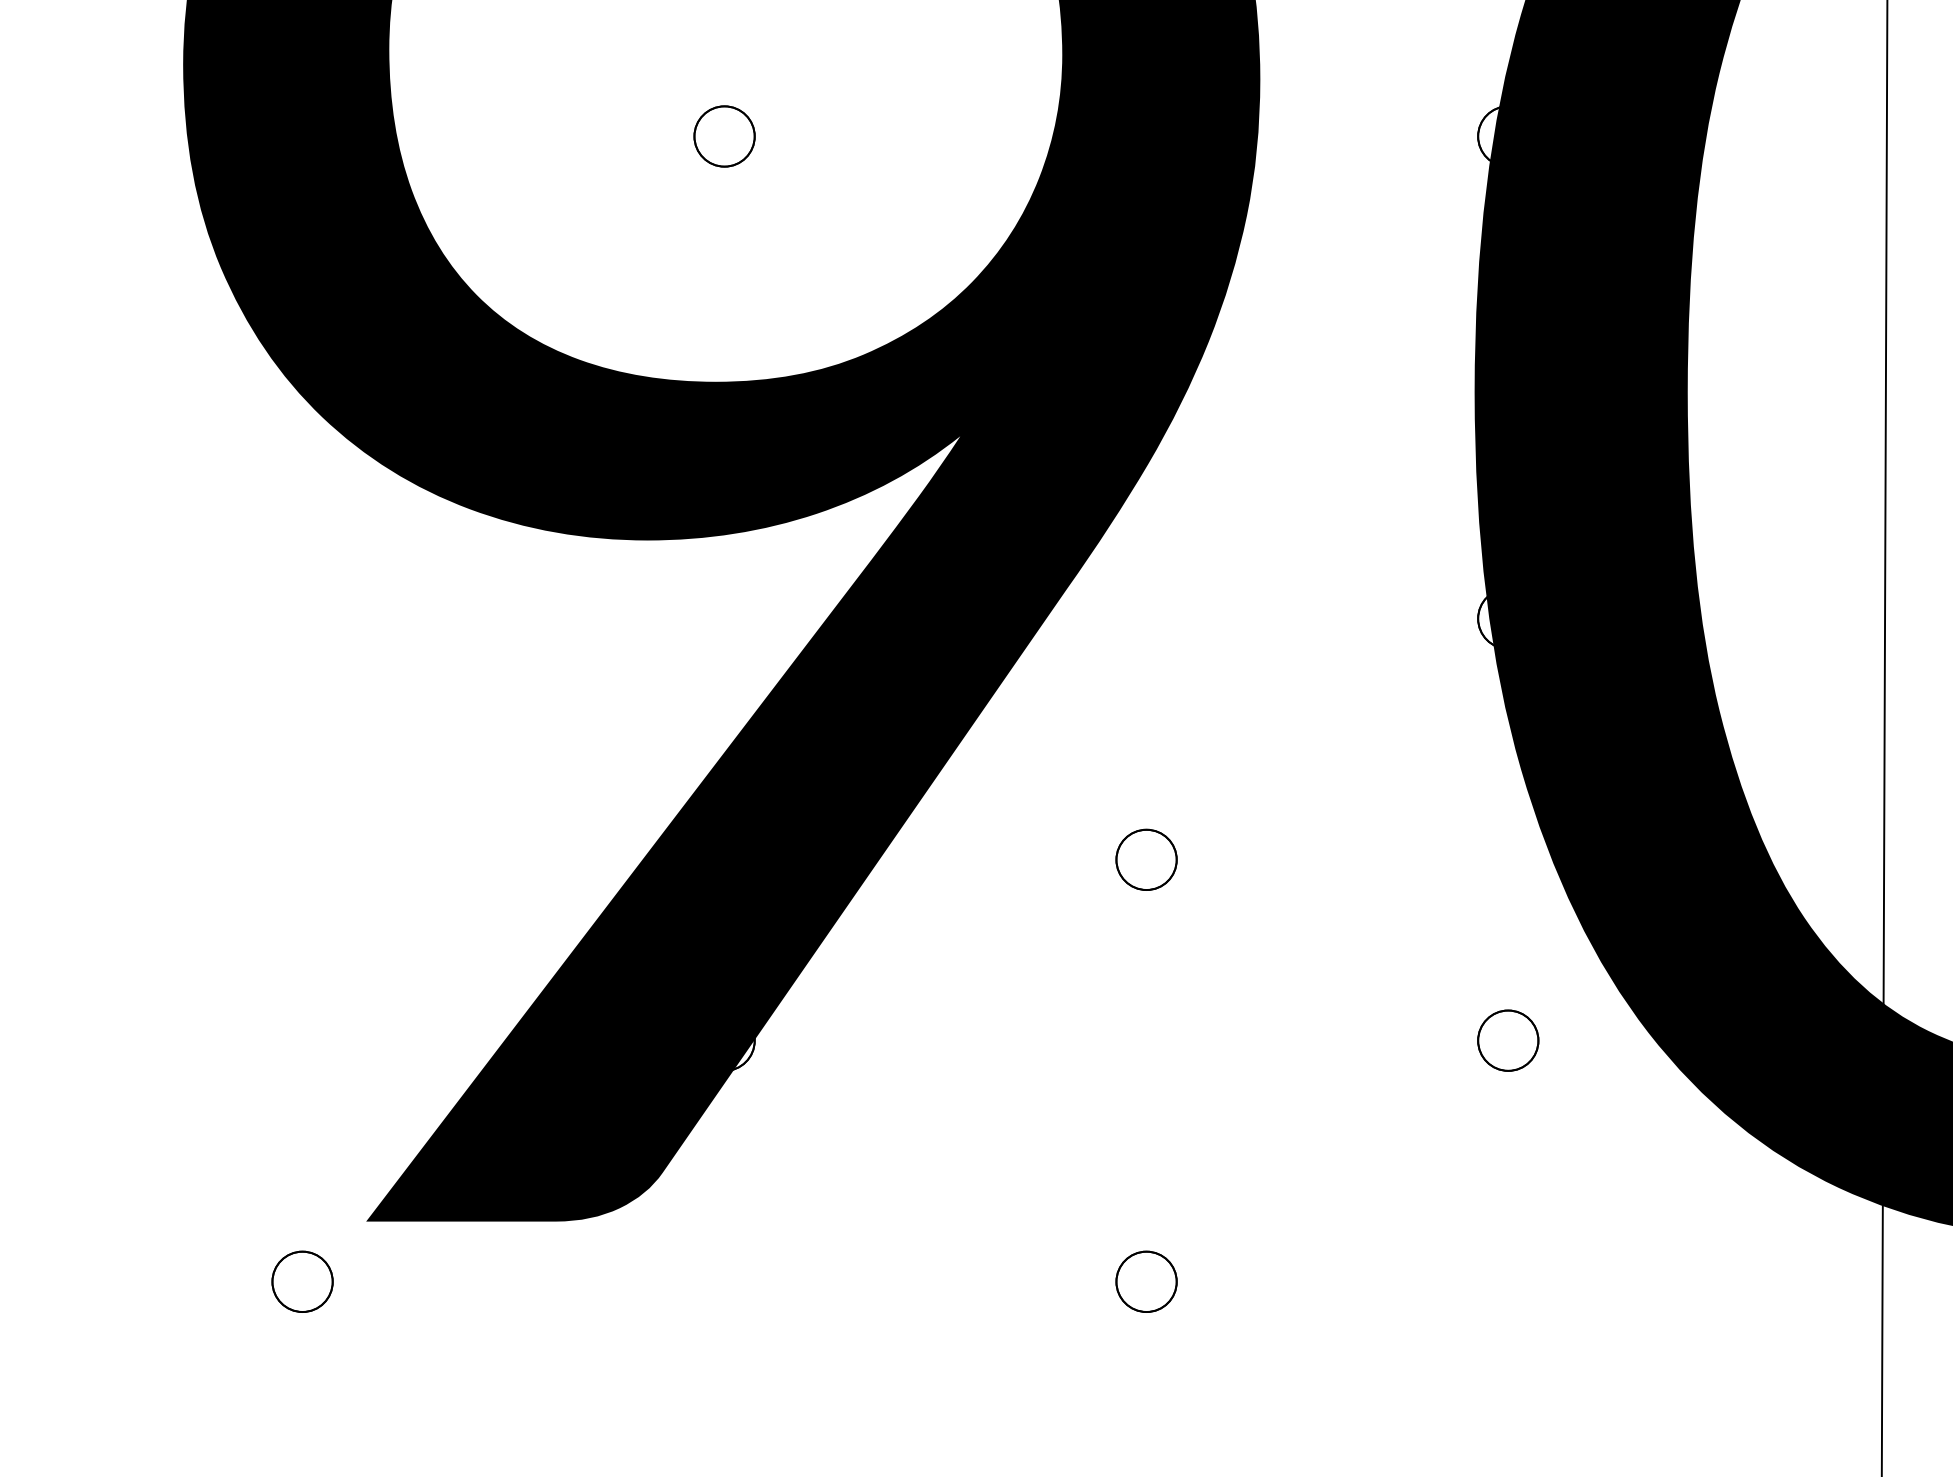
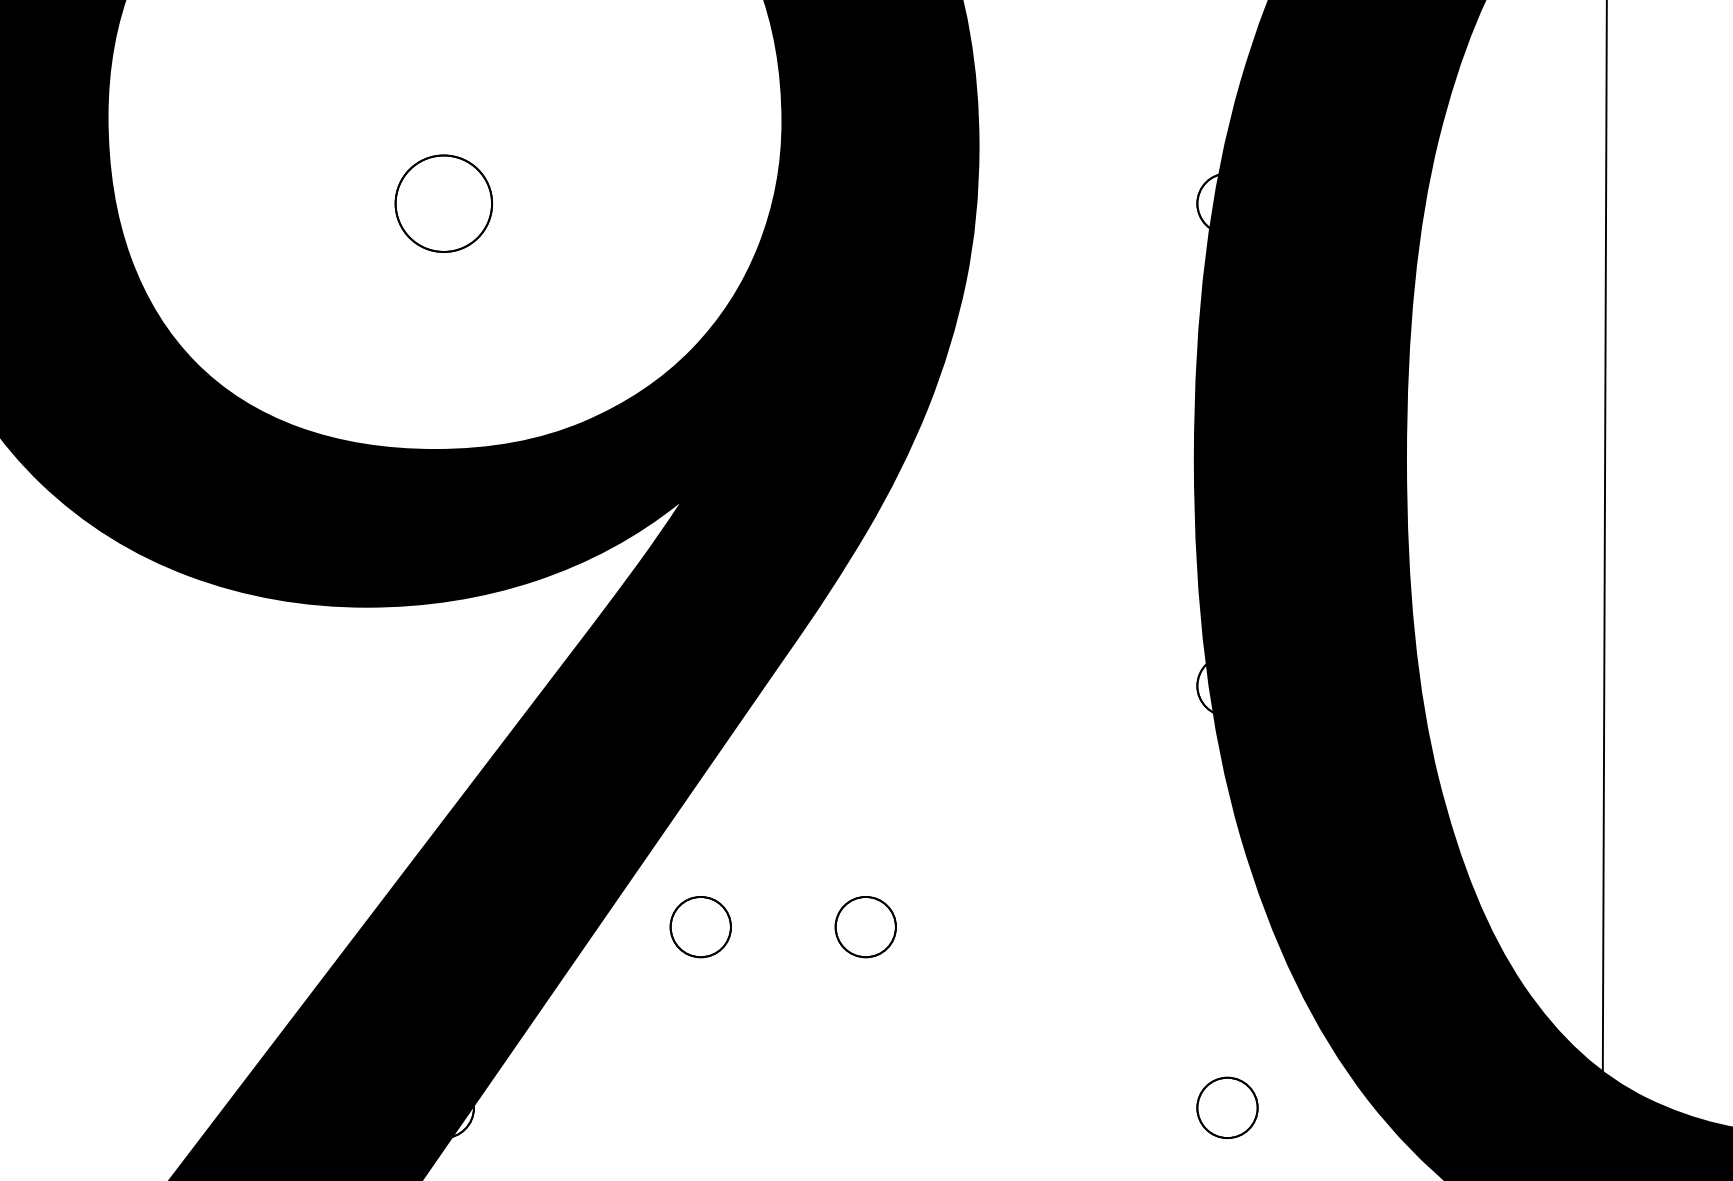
part: (724, 136) -> (443, 203), size x1.6
part: (981, 859) -> (700, 926), added

